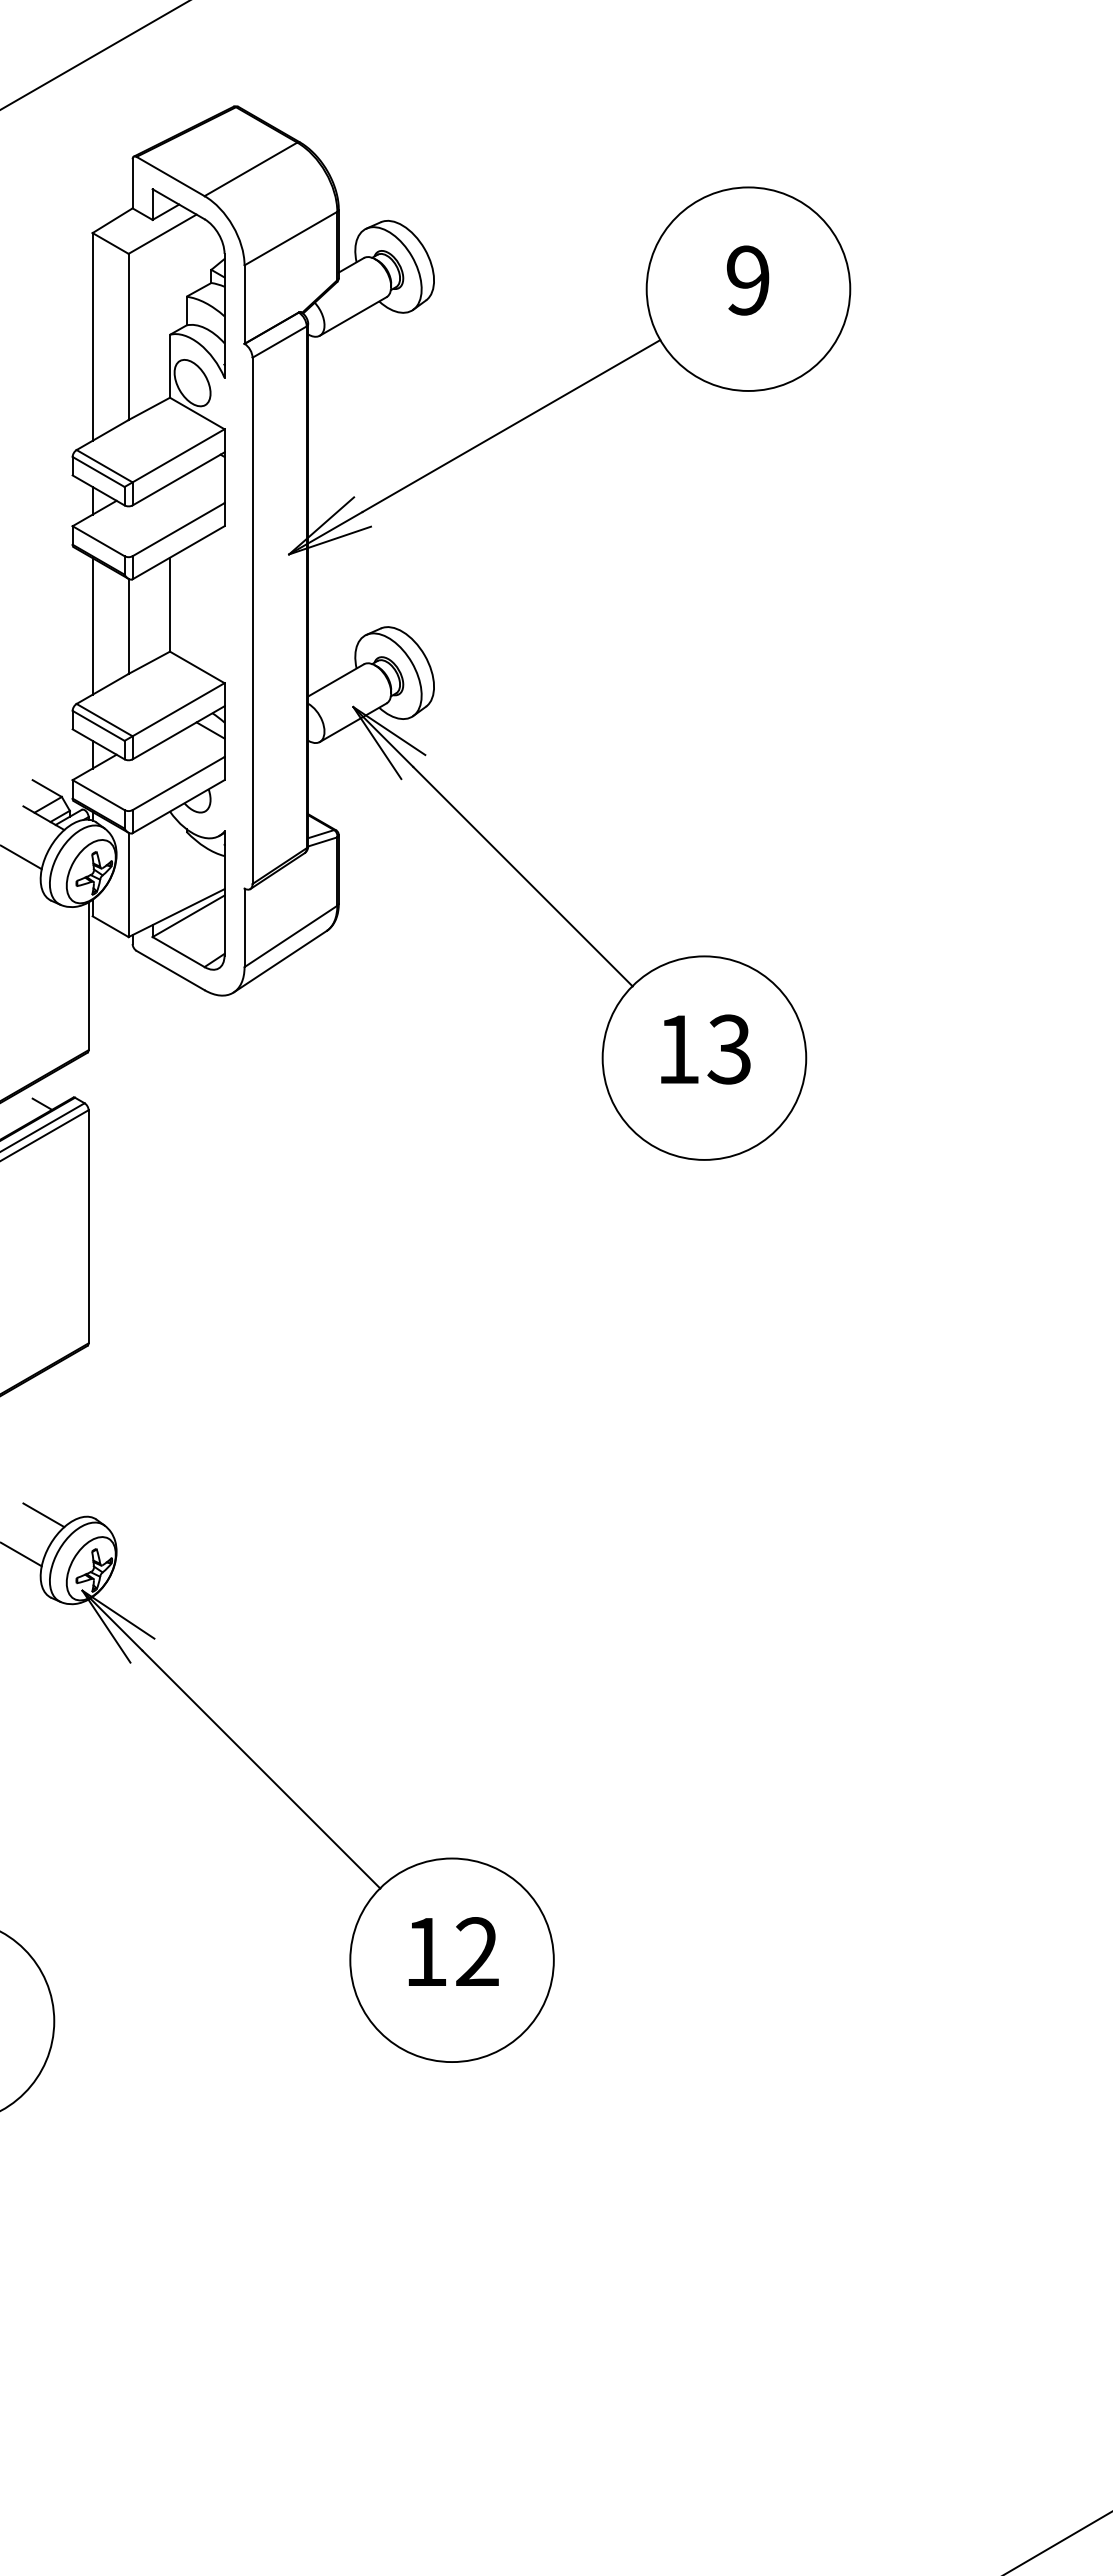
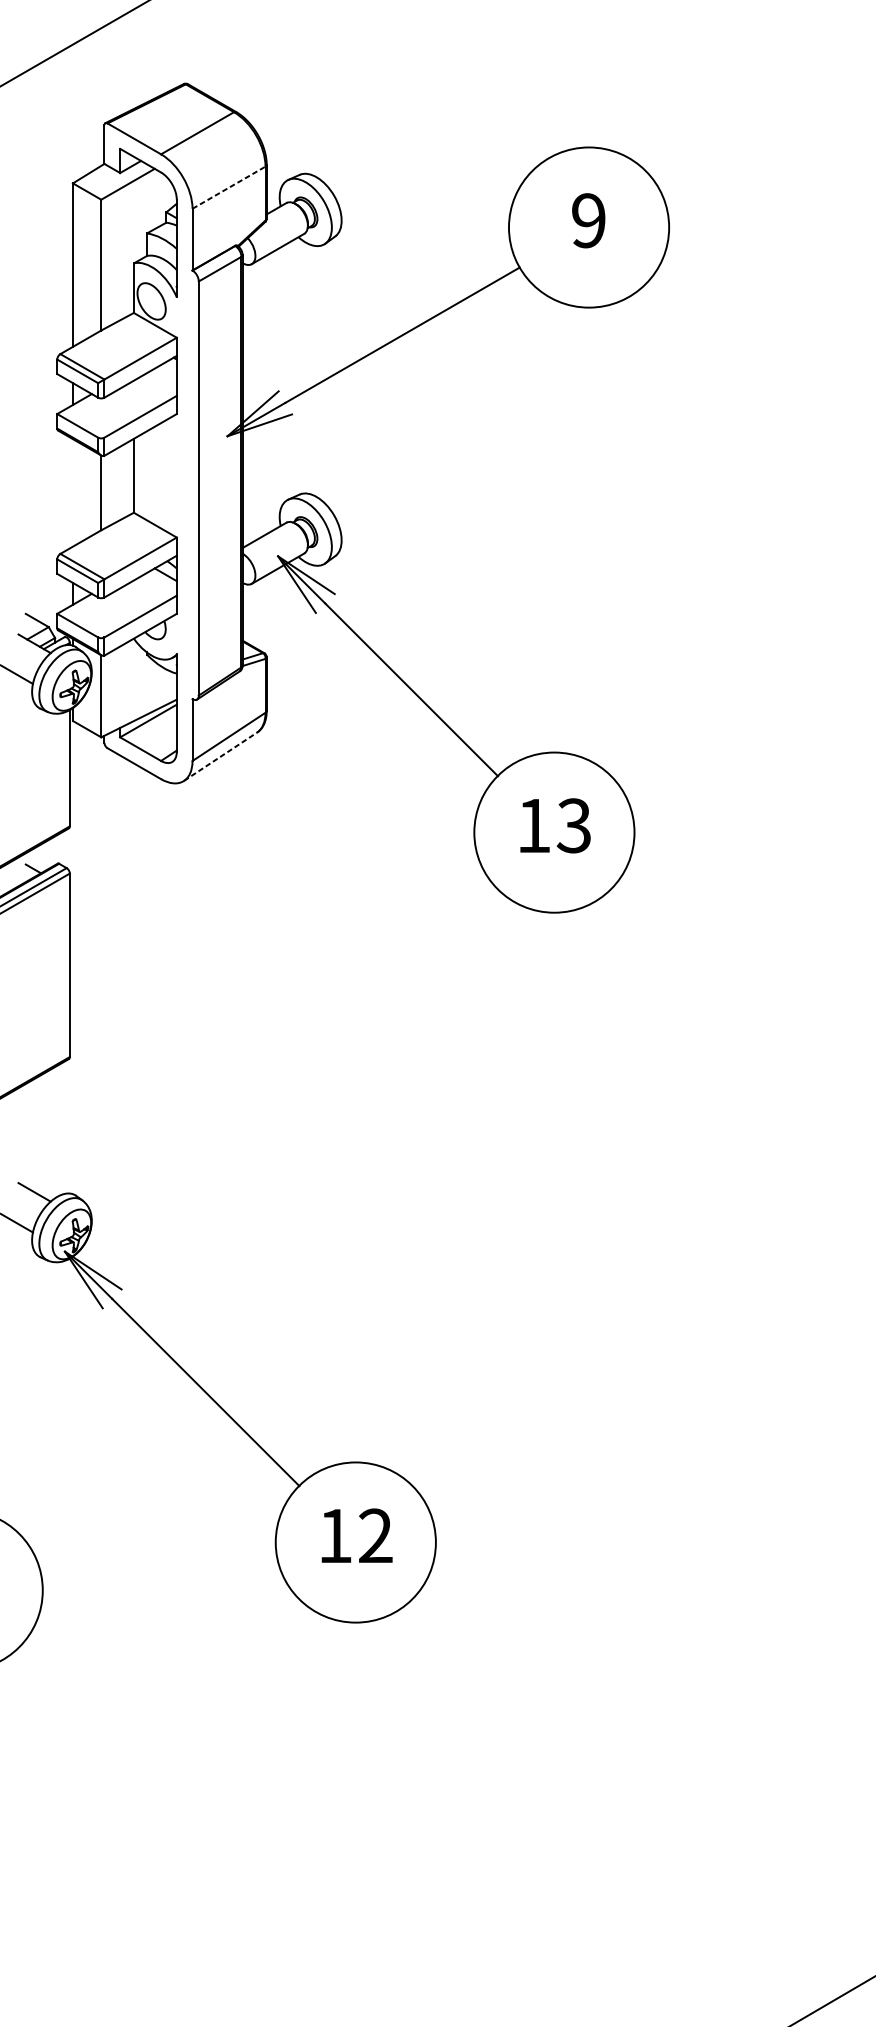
line: (290, 238) -> (228, 187), solid -> dashed
line: (92, 626) -> (72, 492), removed
line: (280, 961) -> (220, 756), solid -> dashed

